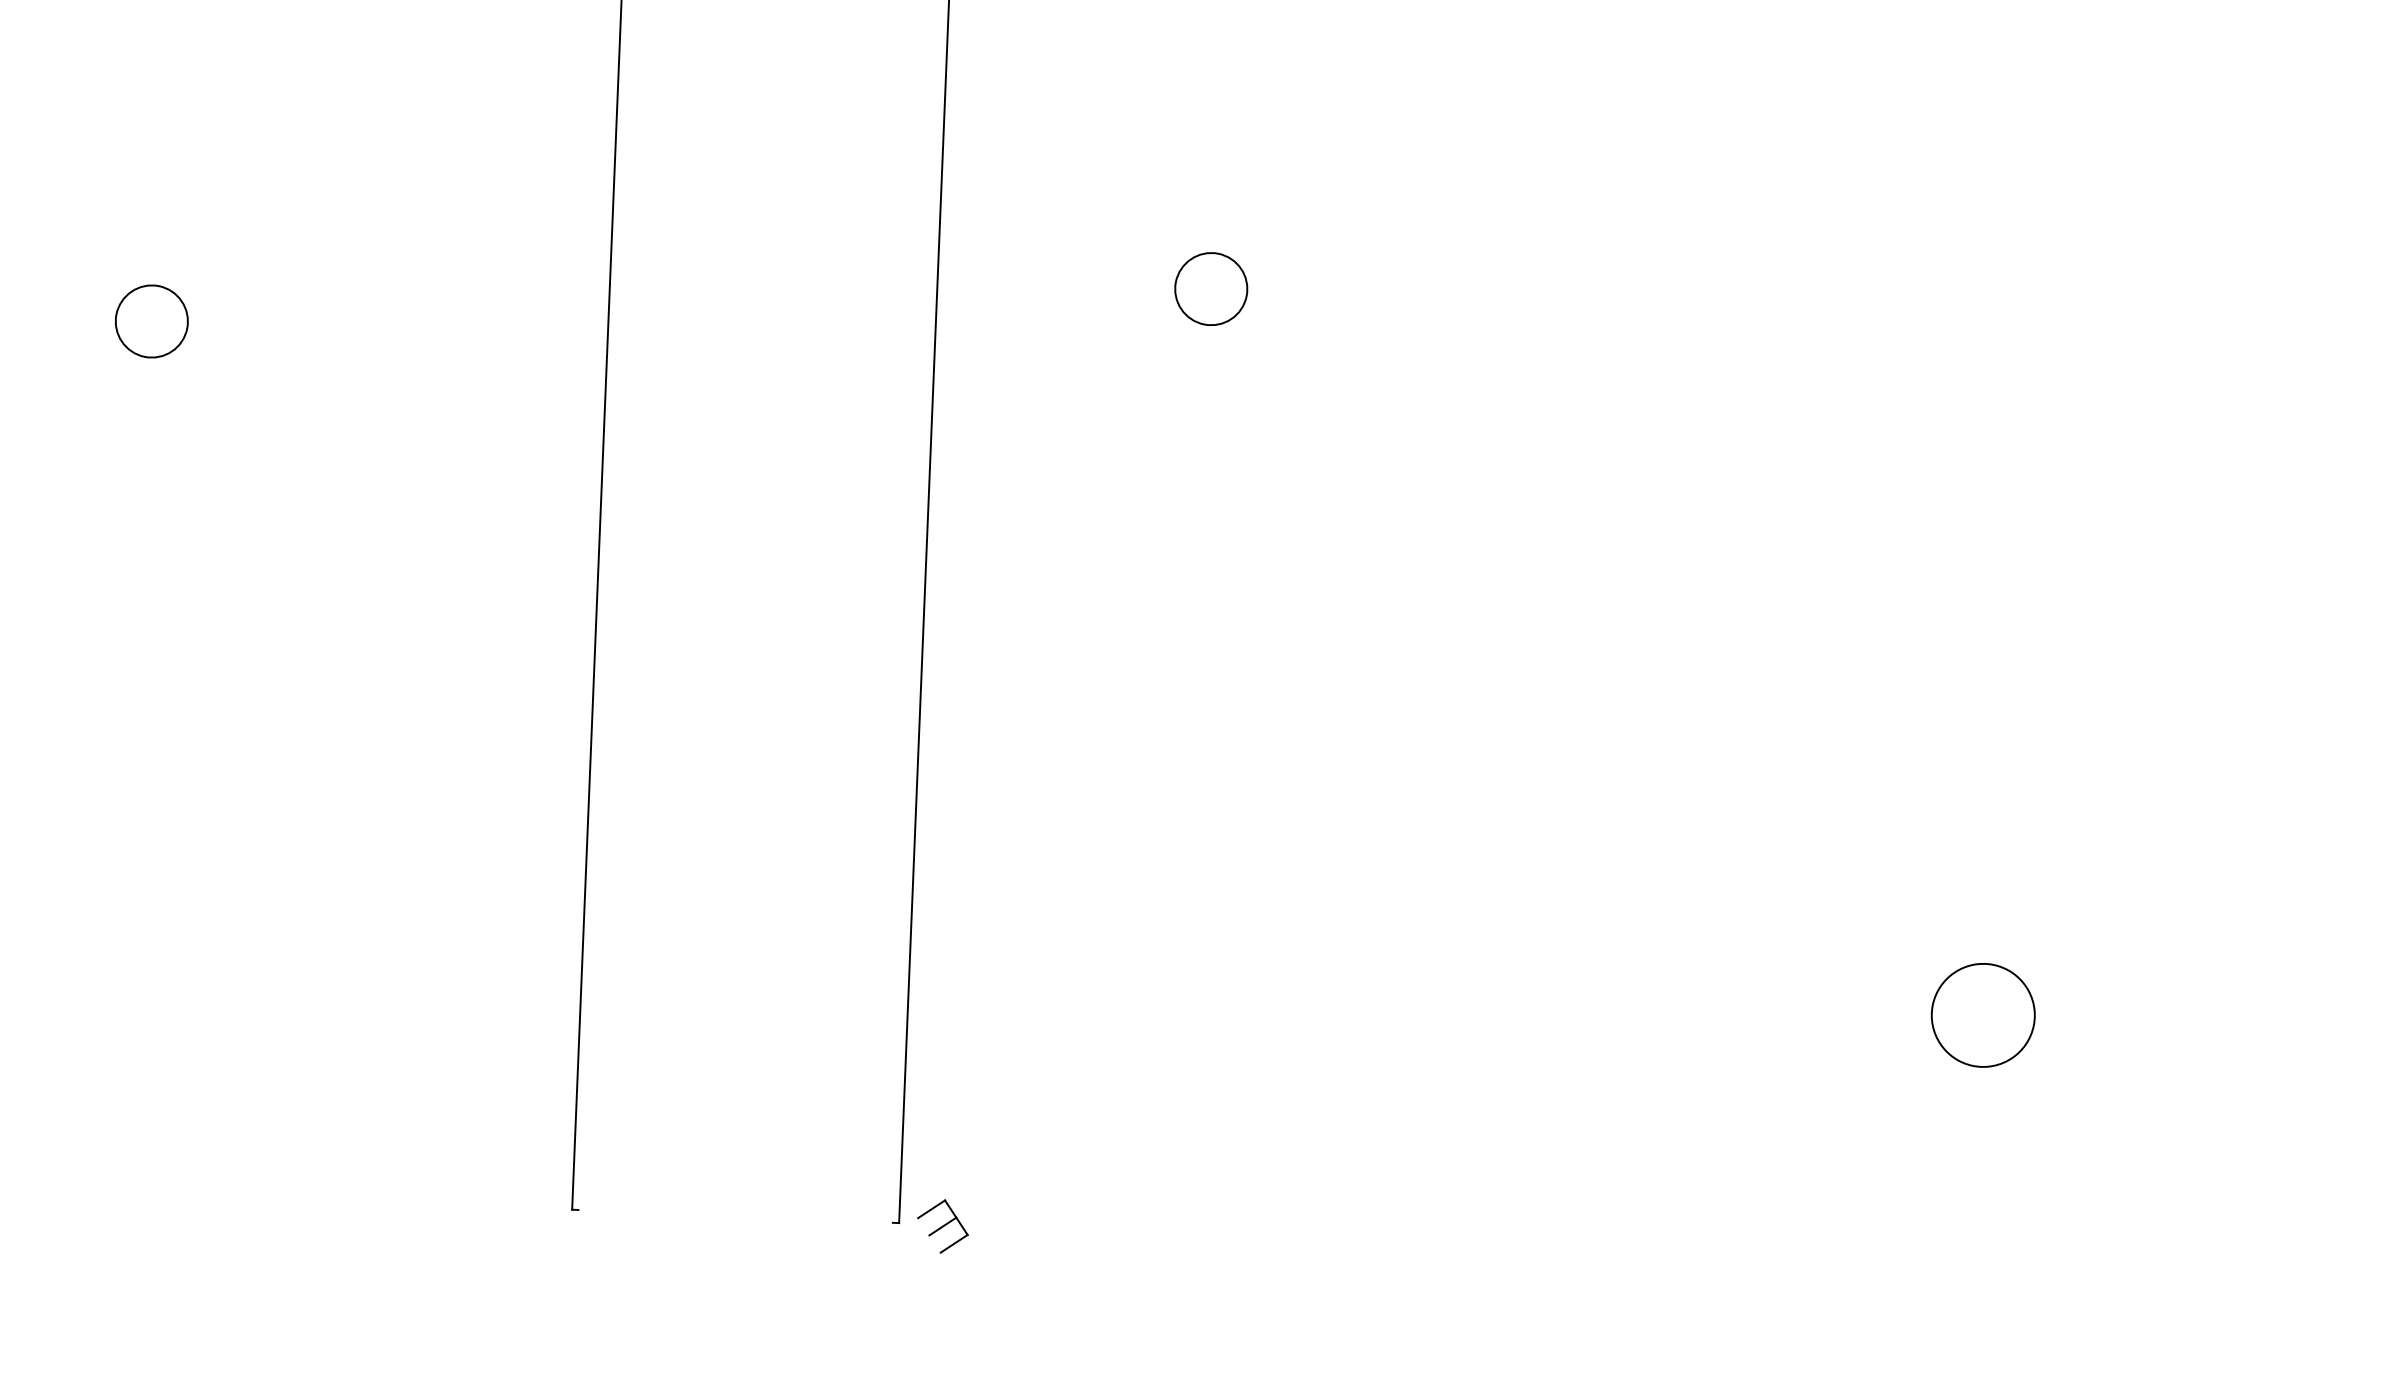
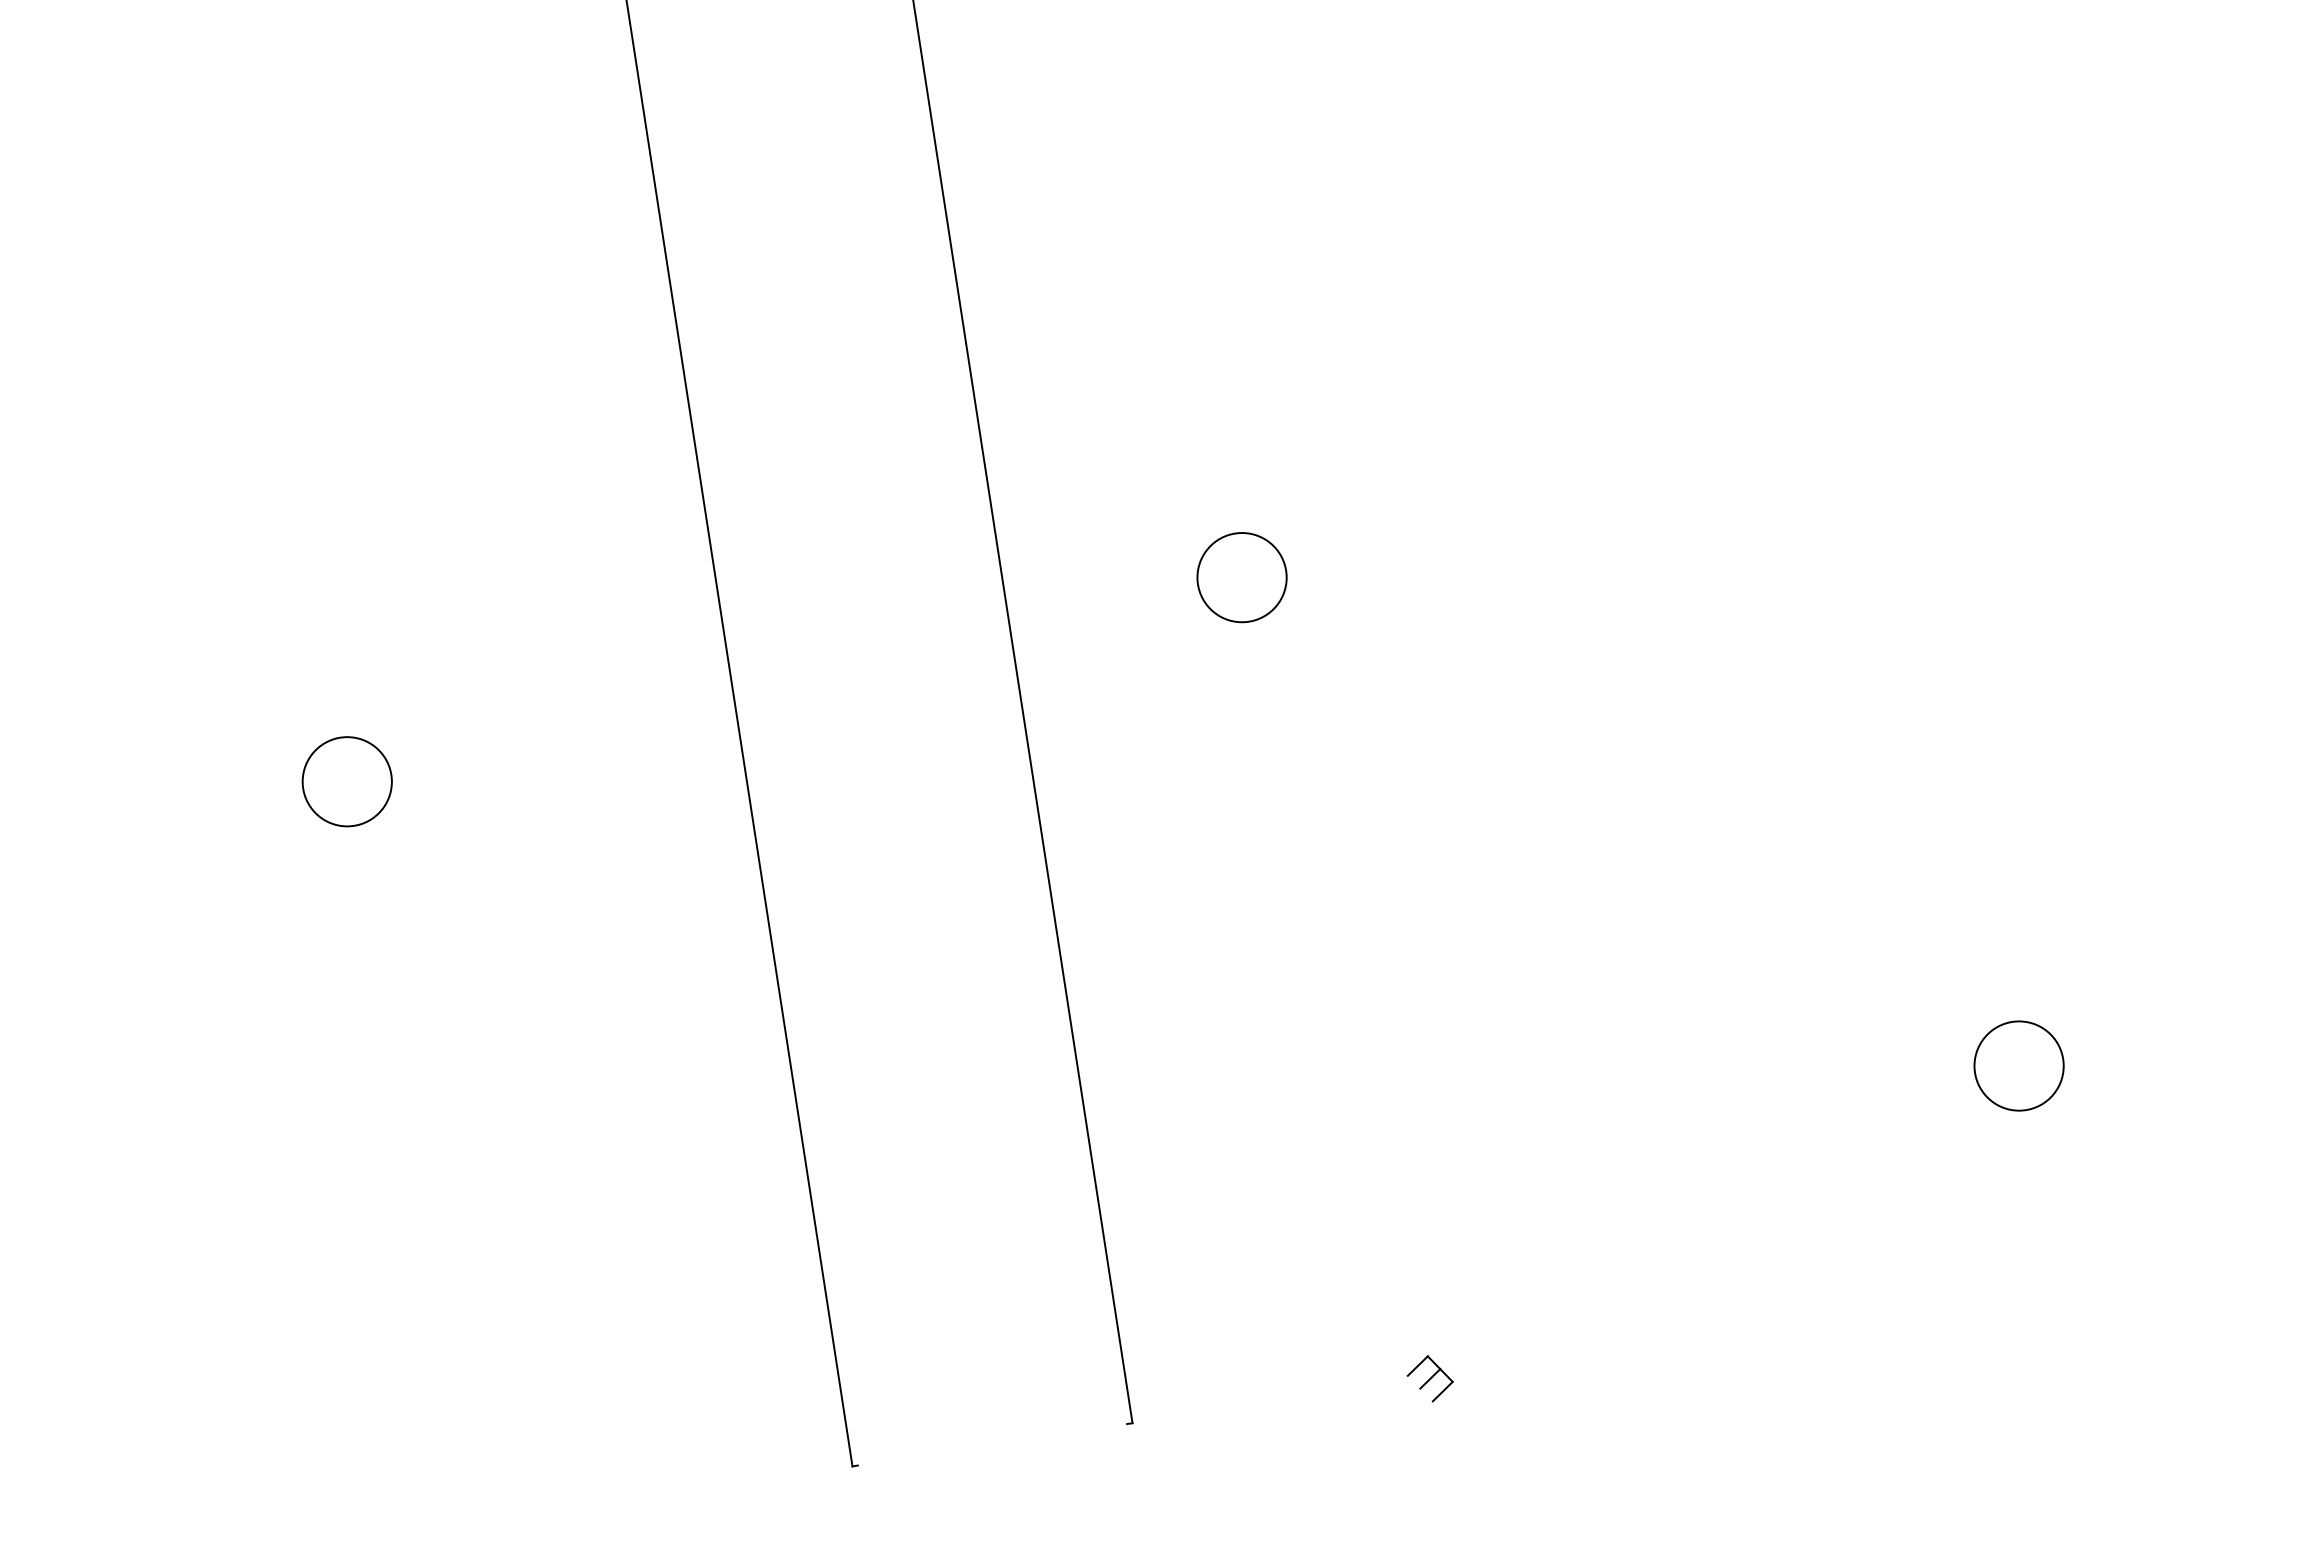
circle: (1210, 288) -> (1241, 577), size x1.43
circle: (151, 321) -> (346, 781), size x1.43
part: (942, 1225) -> (1429, 1378), moved

